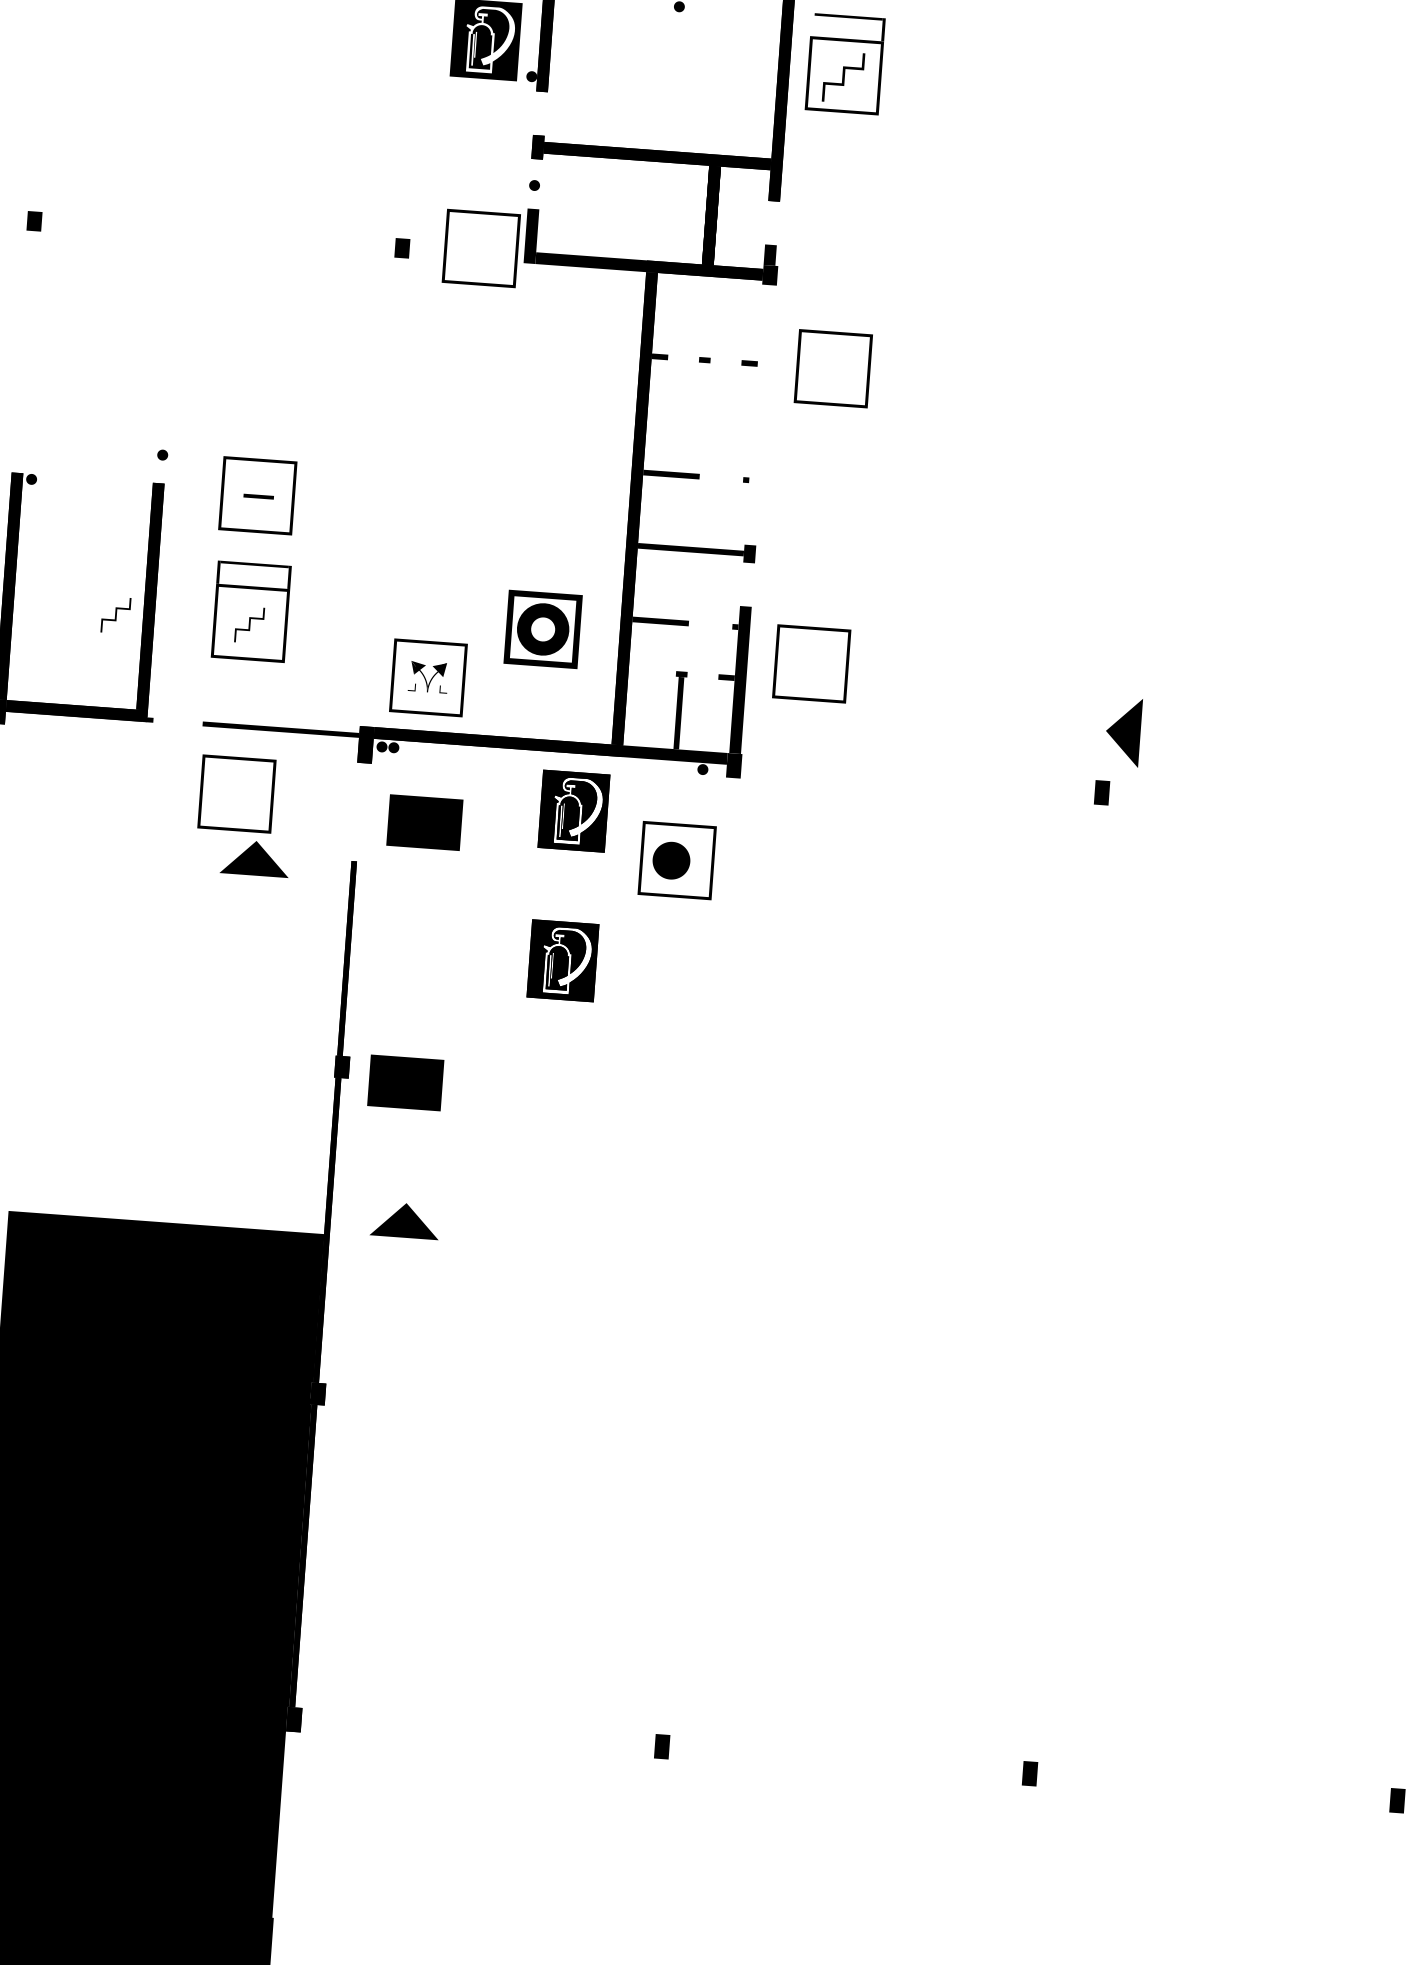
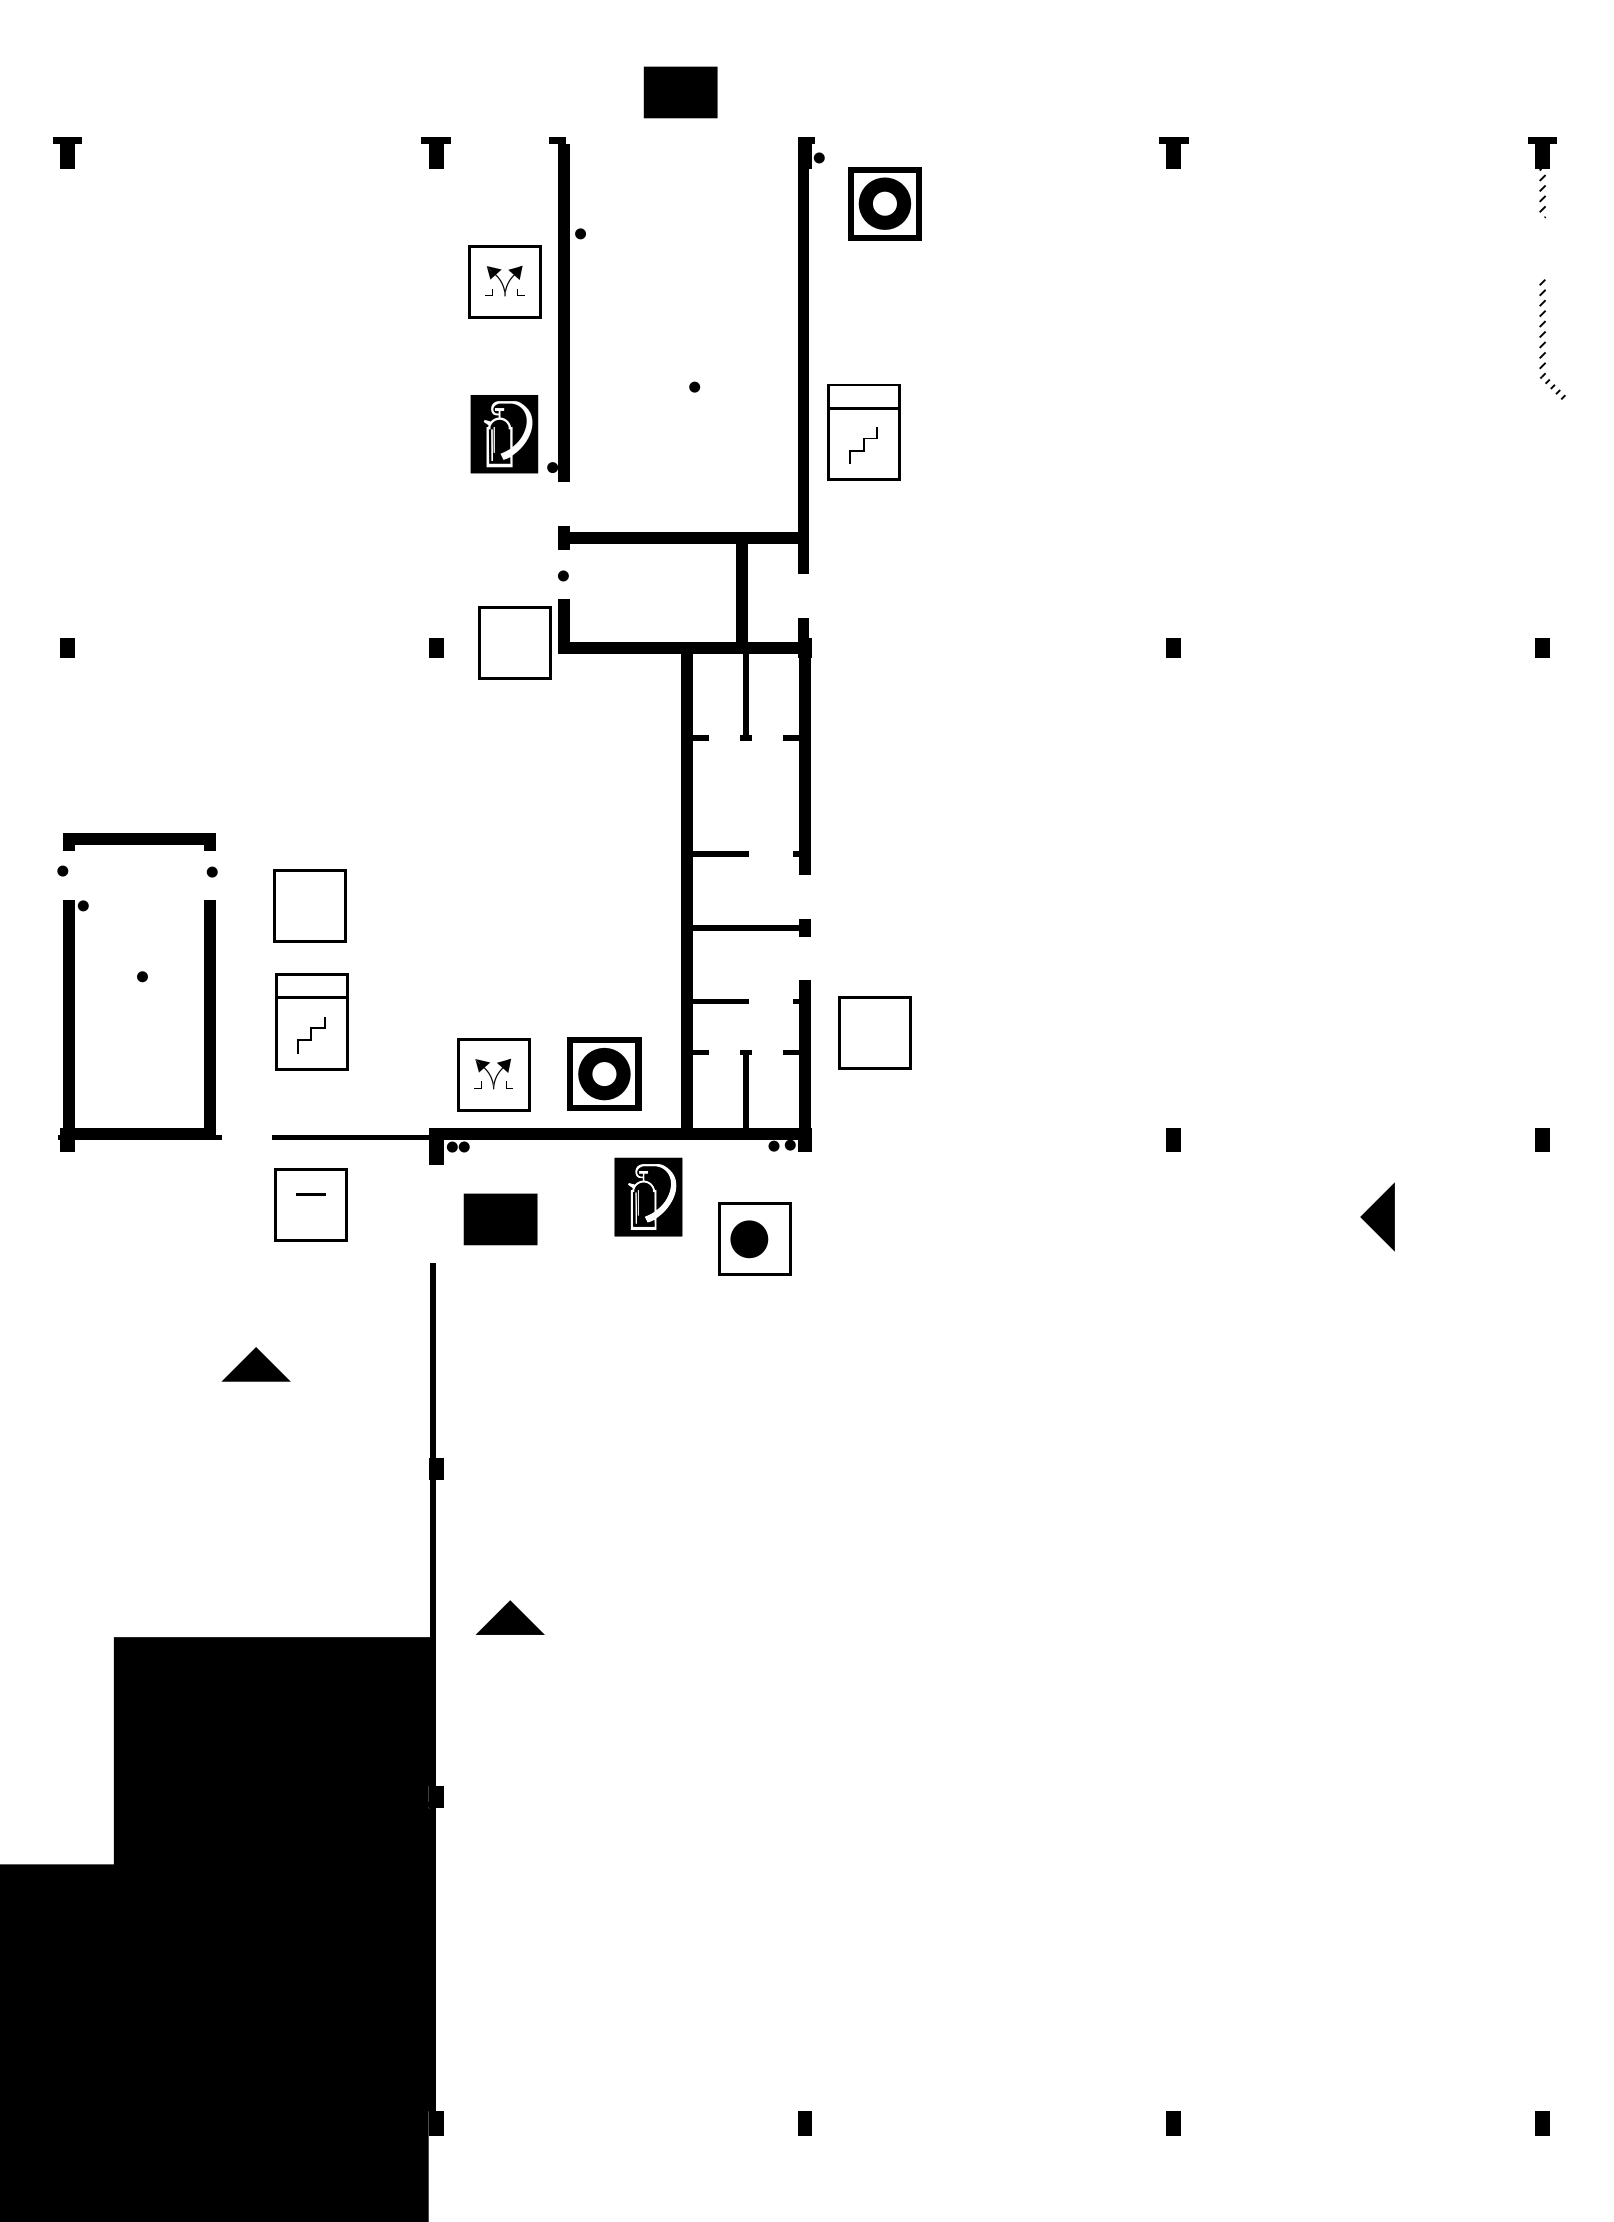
fill: (812, 23) -> (828, 394), added
part: (843, 77) -> (863, 445), size x0.71
fill: (1137, 302) -> (1173, 648), added
fill: (707, 317) -> (745, 694), added
part: (833, 368) -> (874, 736), removed
fill: (761, 393) -> (804, 766), added
part: (92, 419) -> (139, 841), added
fill: (13, 442) -> (62, 870), added
line: (258, 496) -> (310, 1194), moved
fill: (85, 554) -> (142, 976), added
part: (116, 615) -> (177, 1035), removed
part: (543, 628) -> (604, 1073), moved
fill: (636, 670) -> (700, 1052), added
part: (1123, 731) -> (1377, 1216), moved
fill: (718, 769) -> (789, 1144), added
part: (254, 858) -> (255, 1364), moved
part: (563, 960) -> (648, 1346), removed
part: (405, 1083) -> (500, 1480), removed

